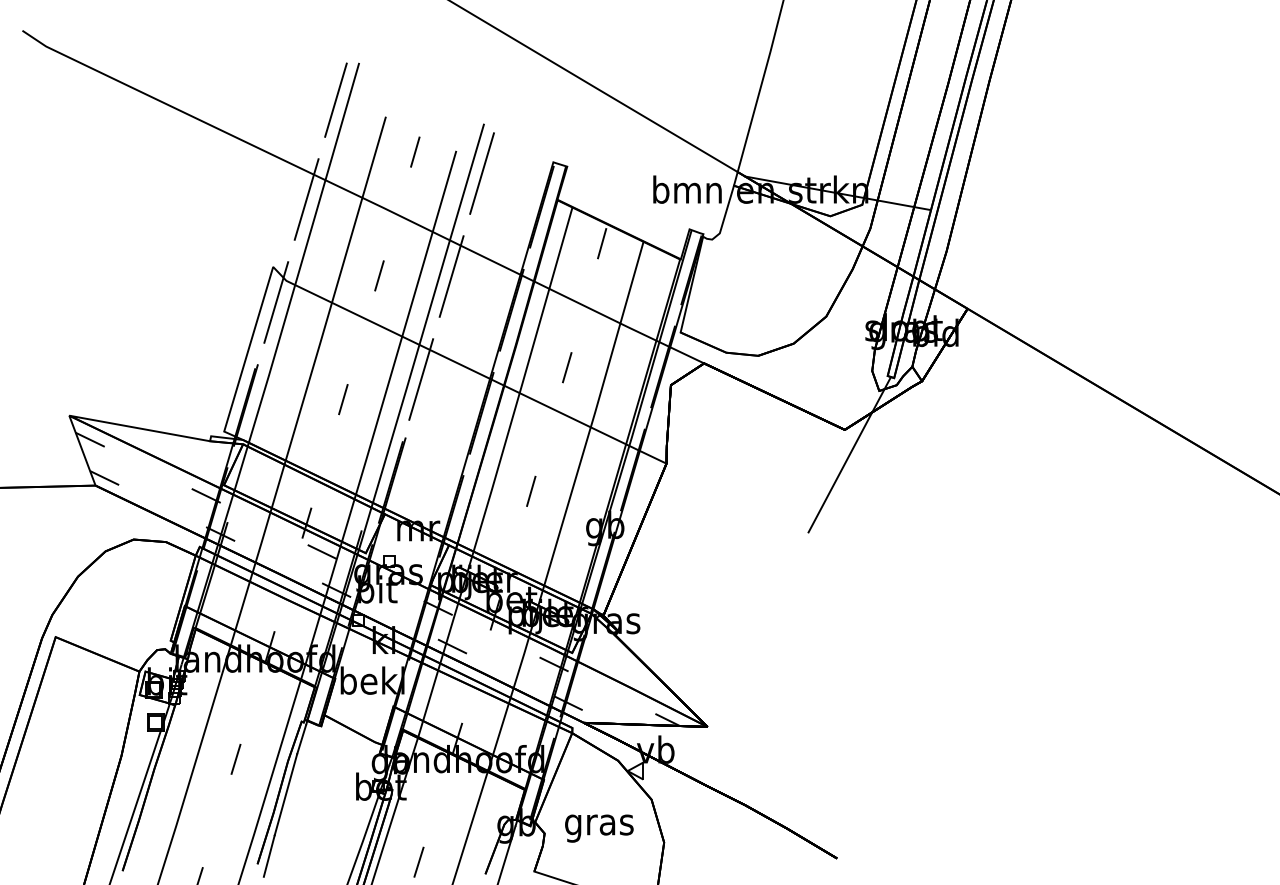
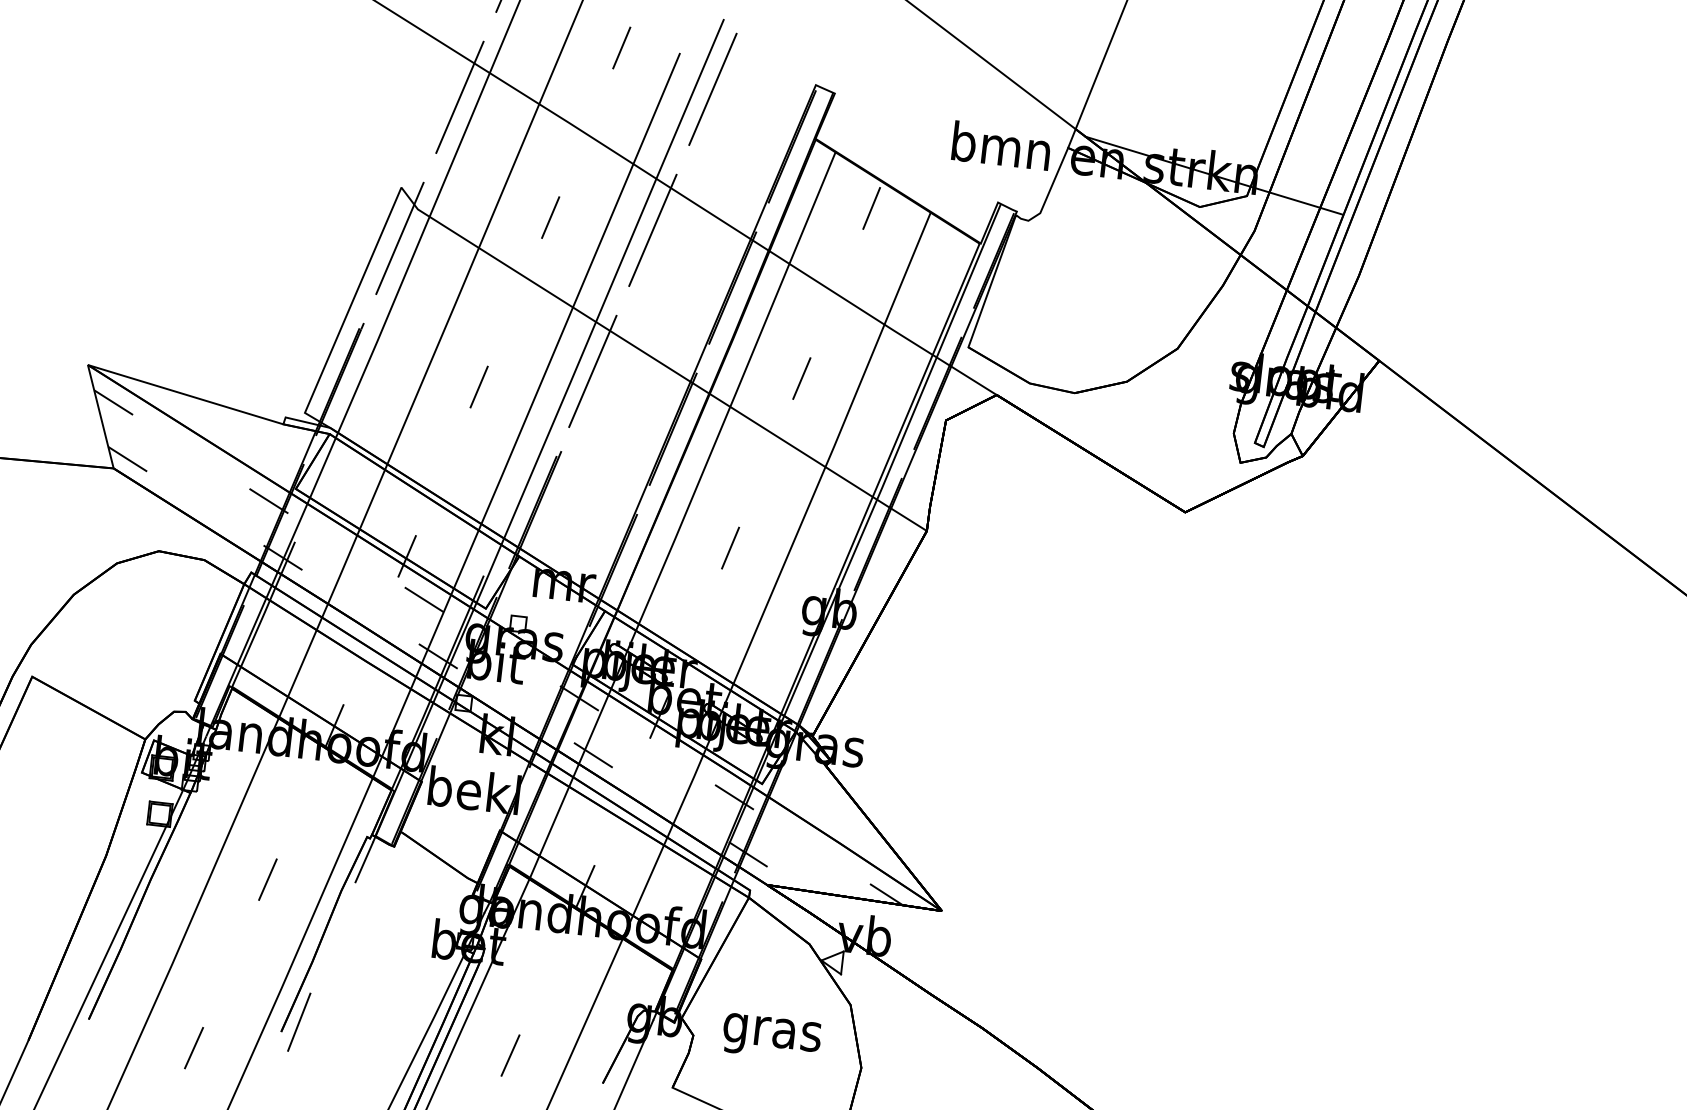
line: (849, 454) -> (1187, 548), removed
line: (285, 794) -> (332, 937), removed

